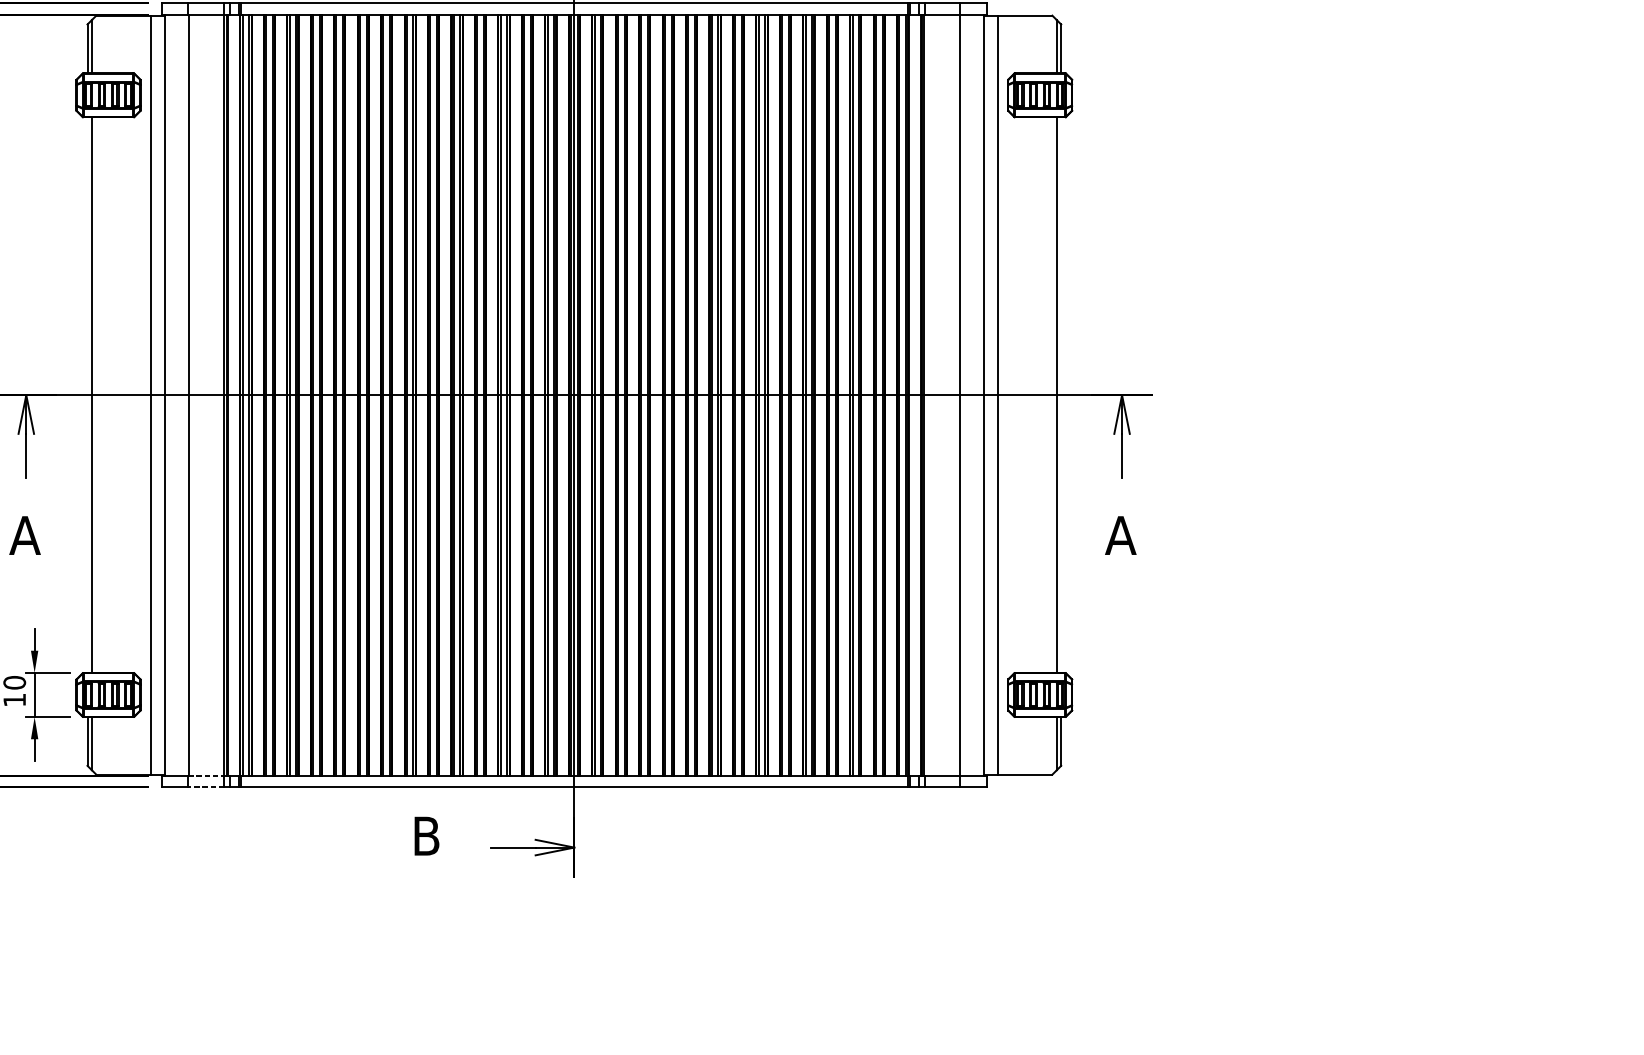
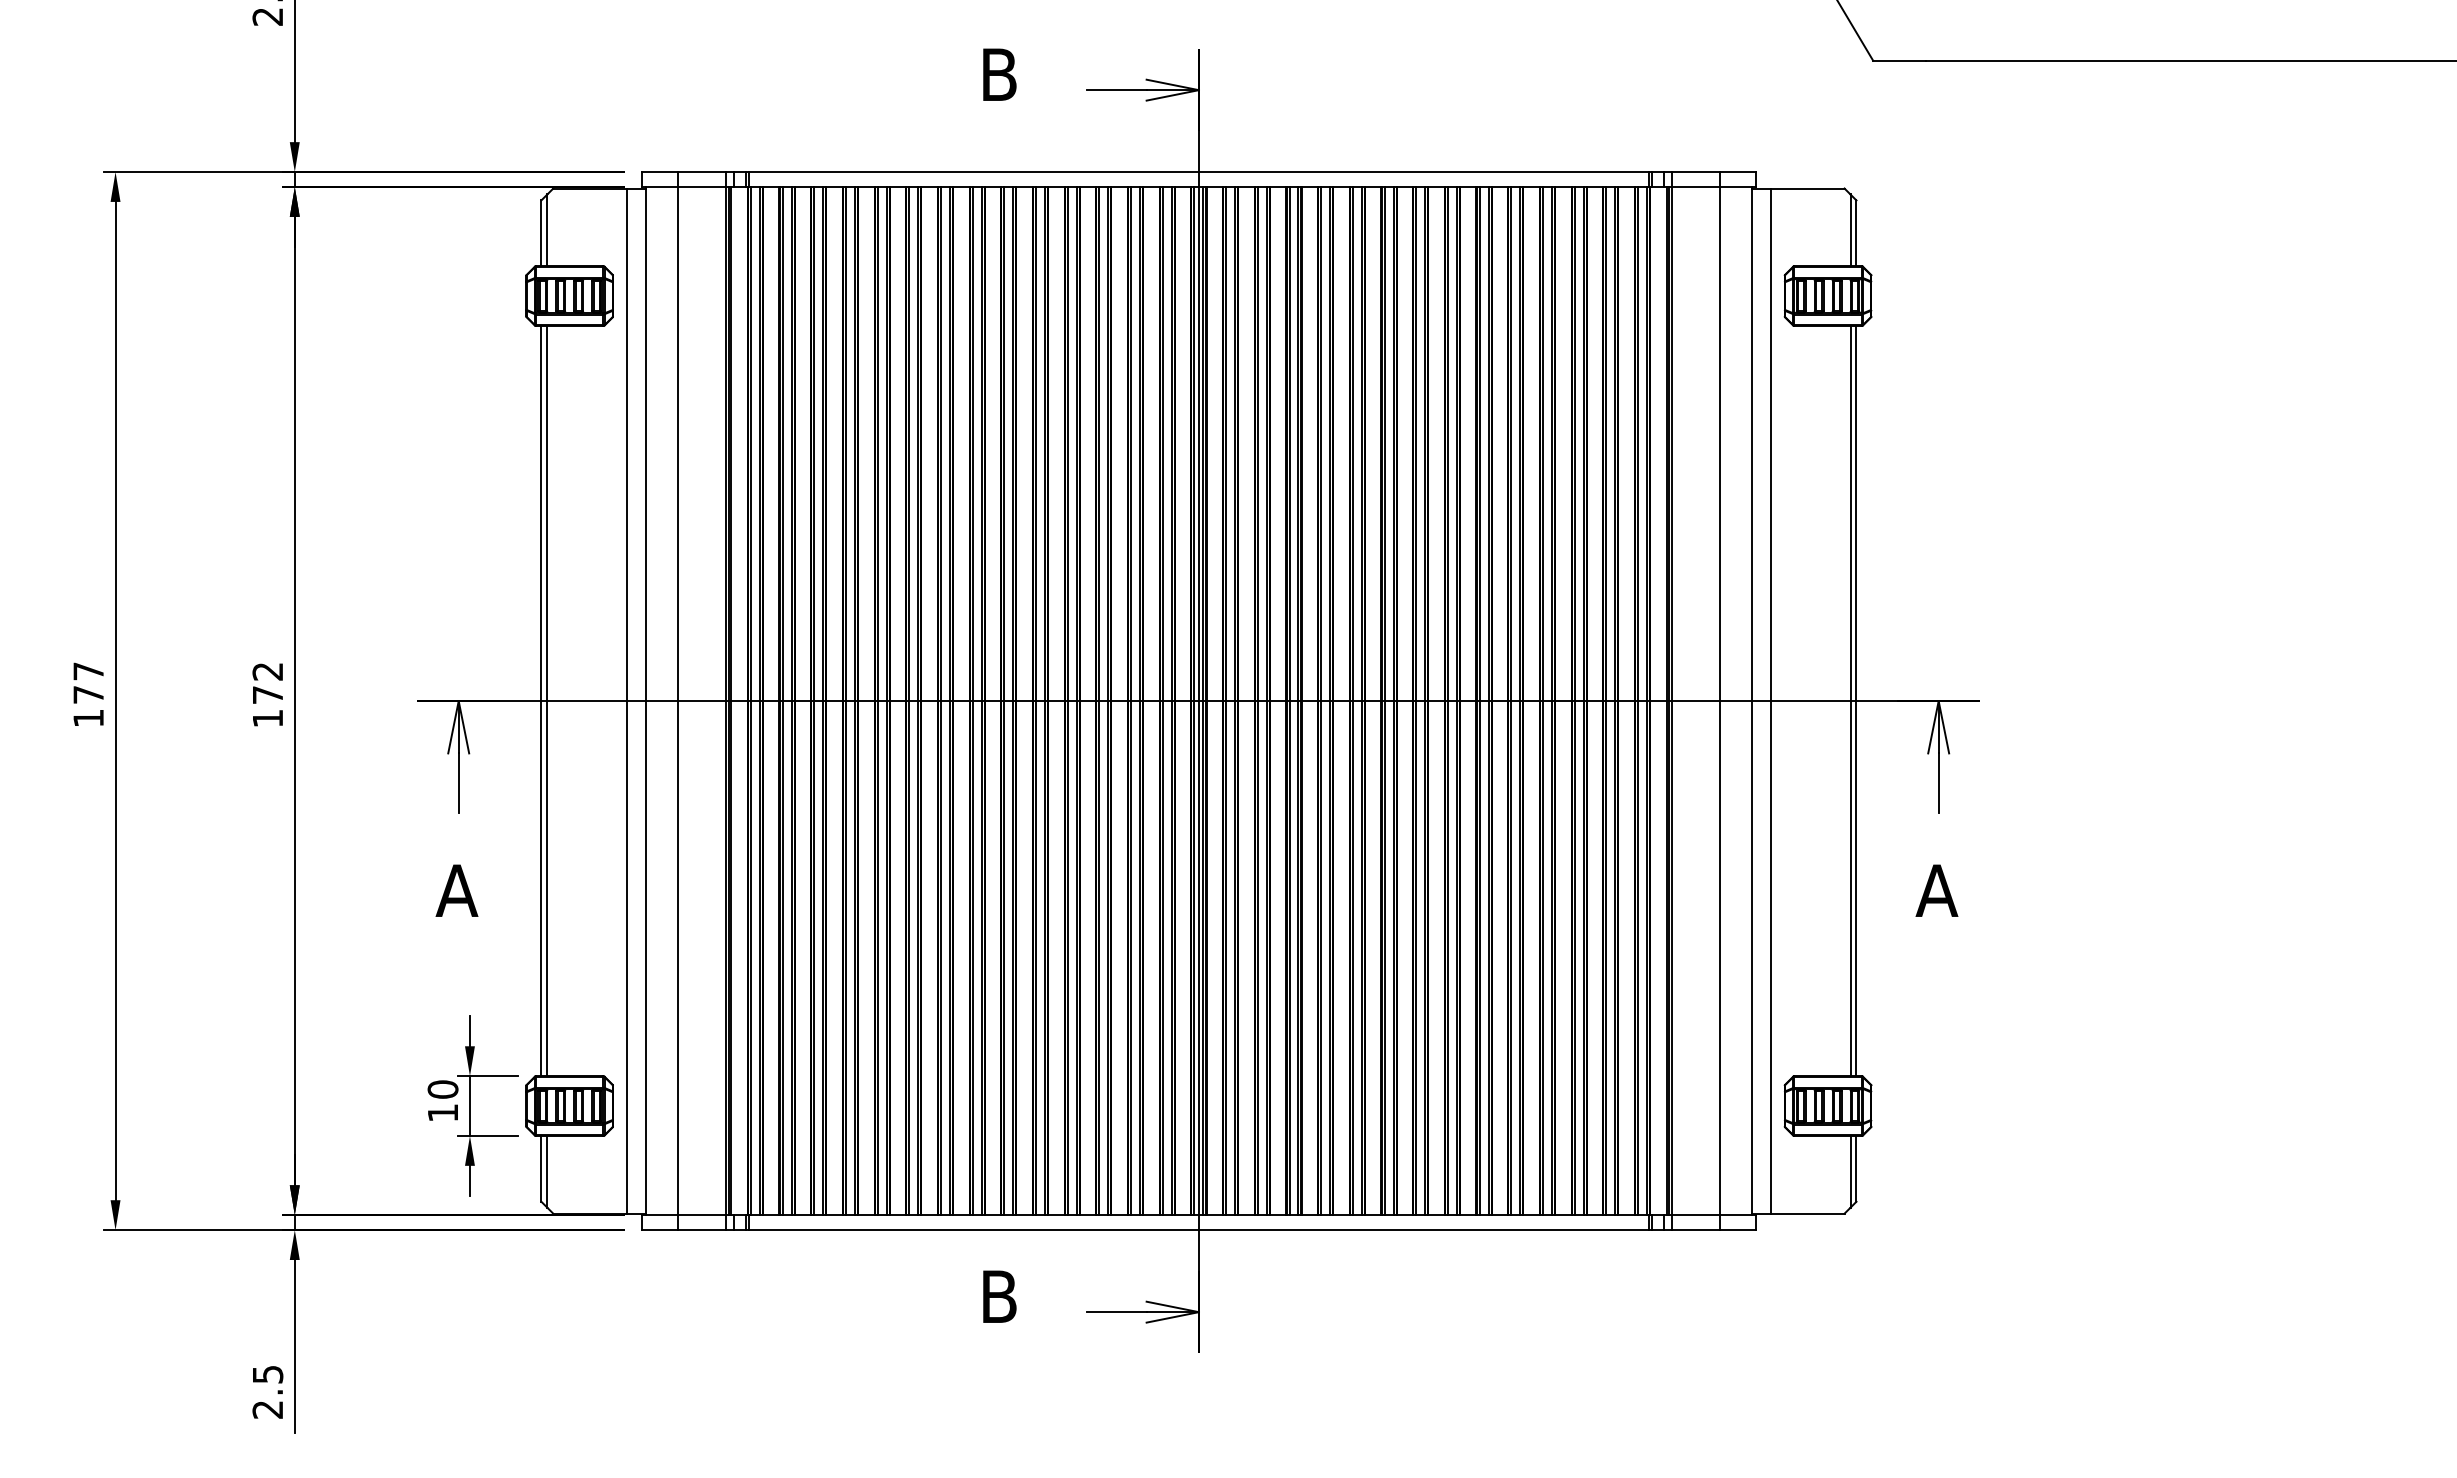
line: (87, 395) -> (541, 701), added
line: (1061, 395) -> (1856, 701), added
line: (206, 776) -> (702, 1215), dashed -> solid
line: (206, 787) -> (701, 1230), dashed -> solid

